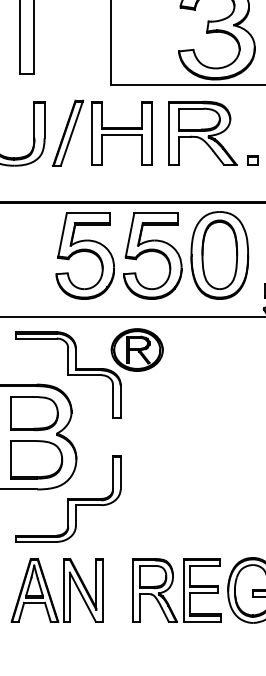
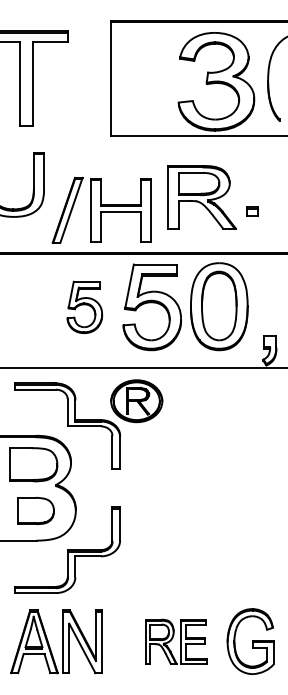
part: (102, 132) -> (101, 209), moved
part: (202, 133) -> (201, 197), moved
part: (85, 256) -> (84, 307), size x0.6
part: (36, 459) -> (35, 510), size x0.7
part: (177, 590) -> (176, 641), size x0.7

